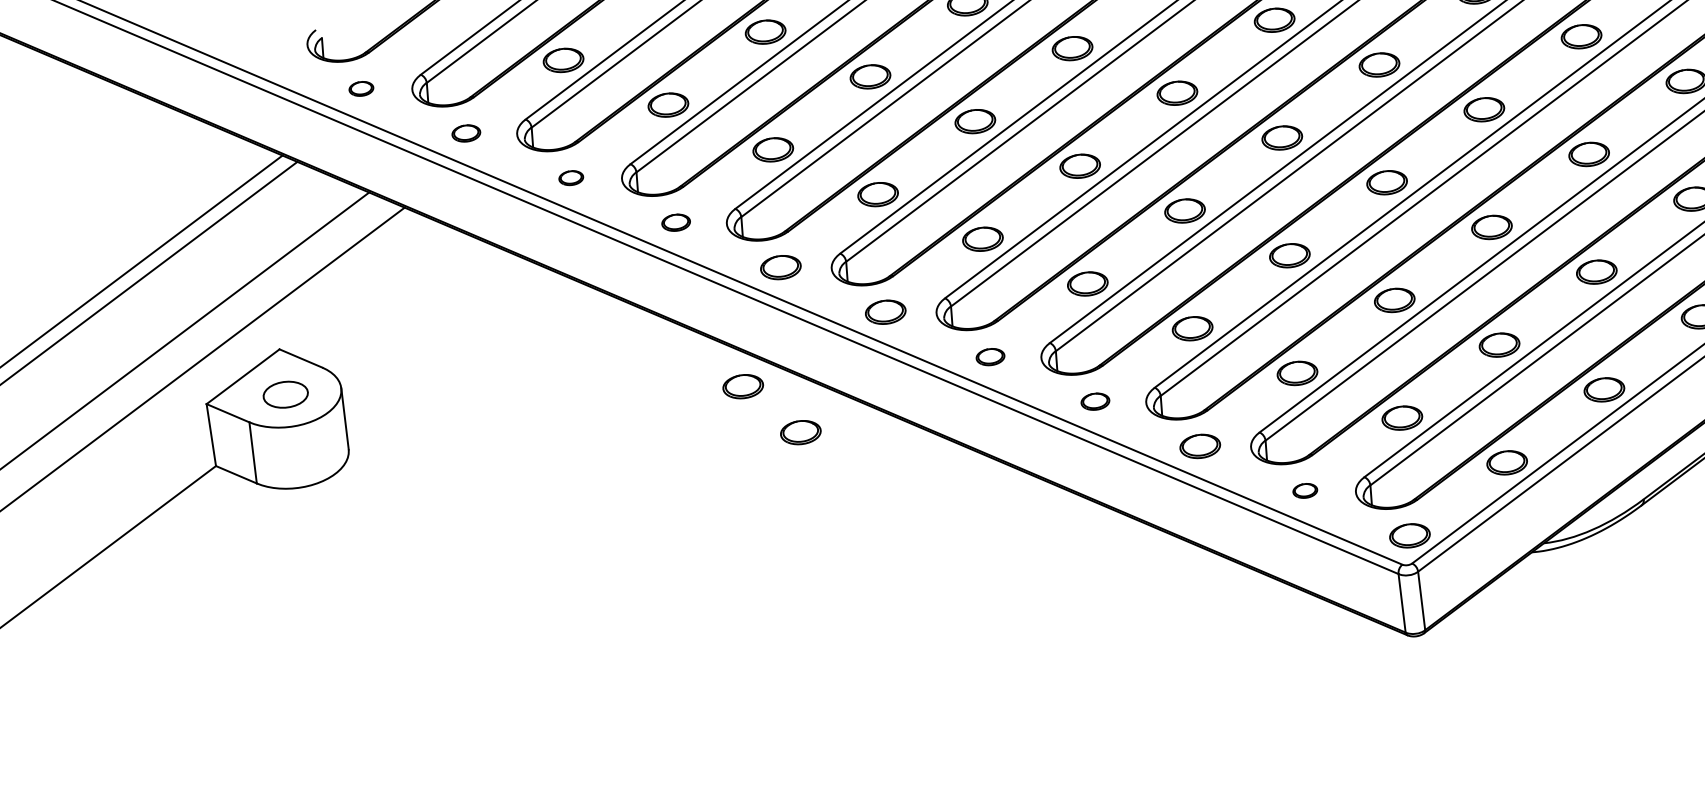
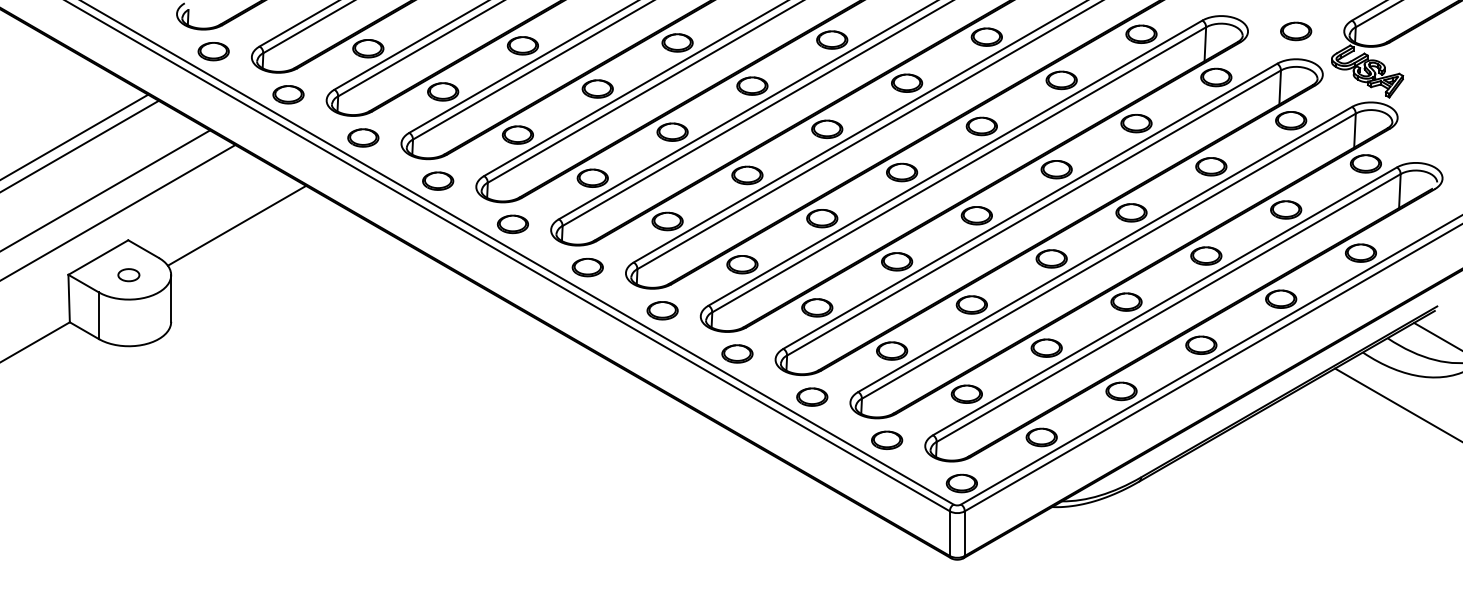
part: (361, 88) -> (213, 51), size x1.67
part: (466, 133) -> (288, 94), size x1.43
part: (571, 177) -> (363, 137), size x1.67
part: (676, 221) -> (438, 180), size x1.43
line: (418, 312) -> (236, 225), added
part: (990, 356) -> (662, 310), size x1.43
part: (742, 386) -> (473, 310), removed
part: (285, 395) -> (128, 275), size x0.62
part: (1095, 401) -> (737, 353), size x1.43
part: (800, 432) -> (512, 350), removed
part: (1305, 489) -> (887, 439), size x1.67

